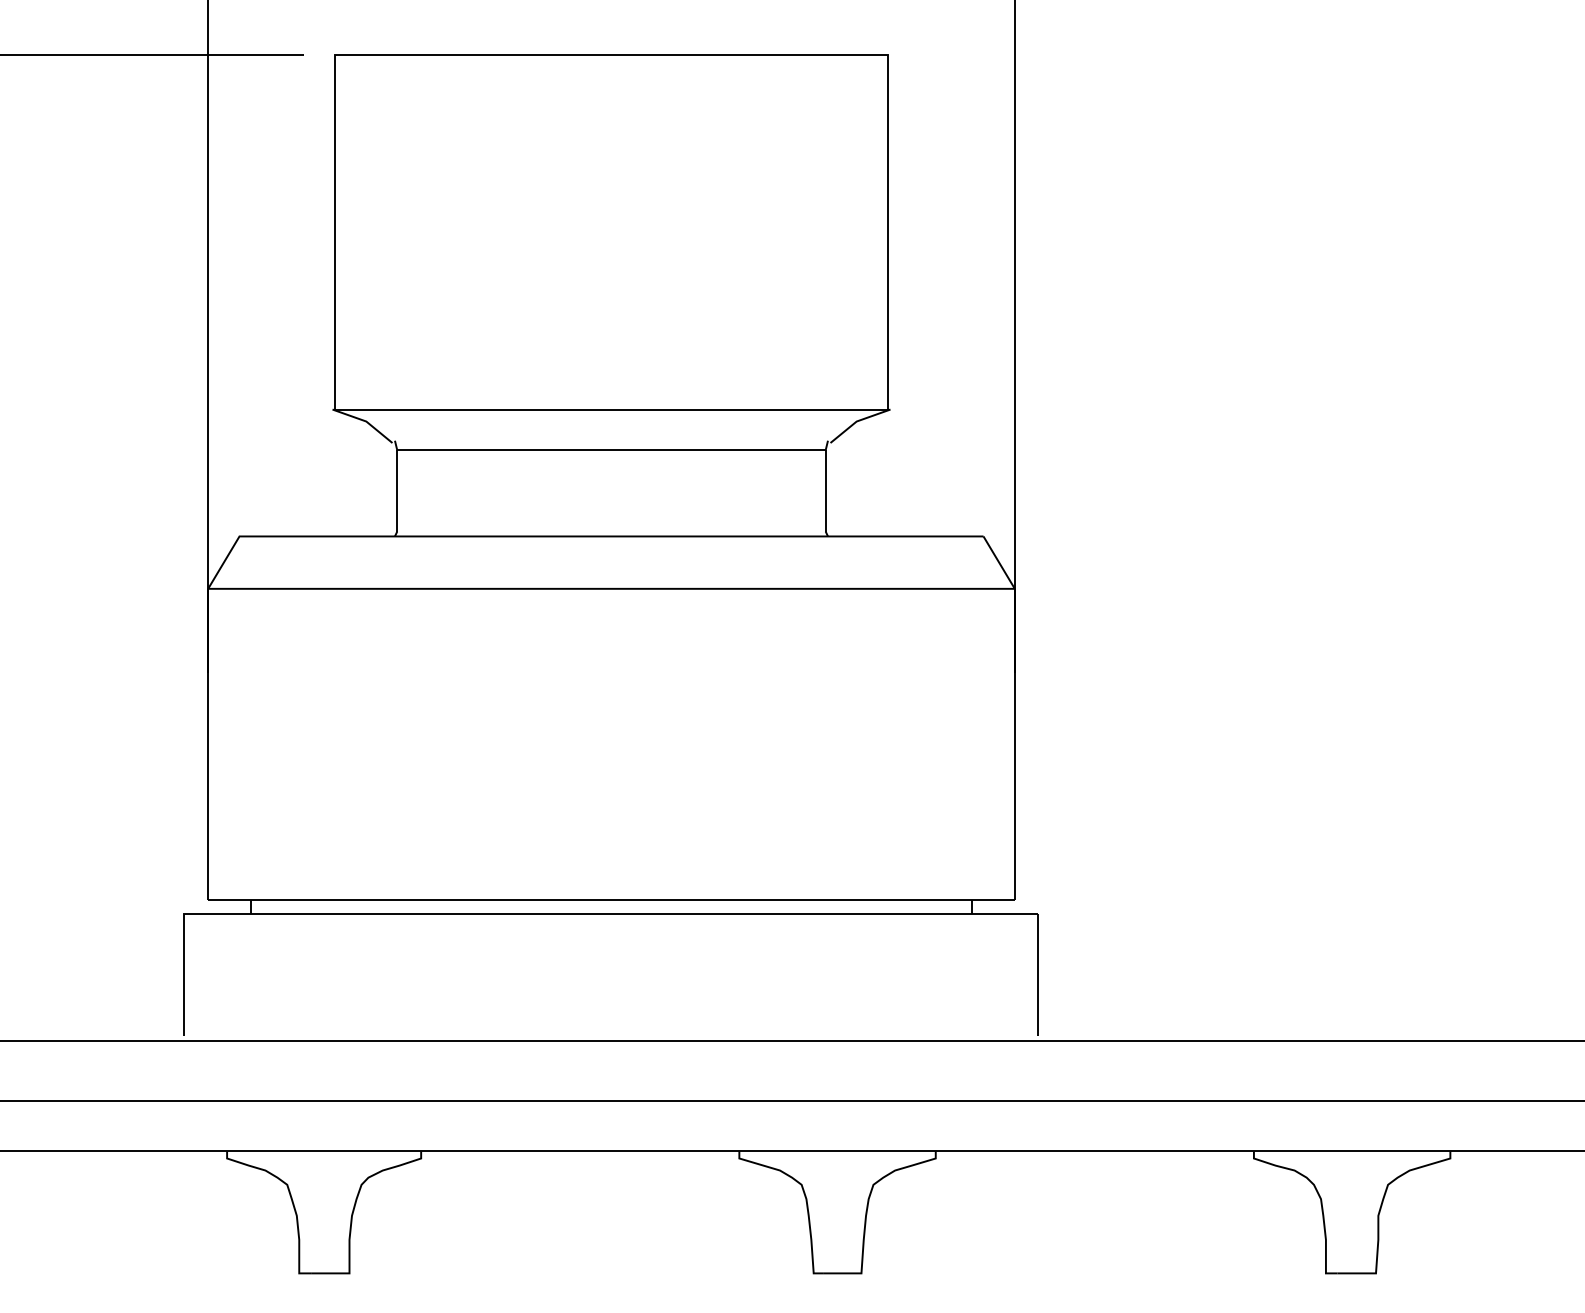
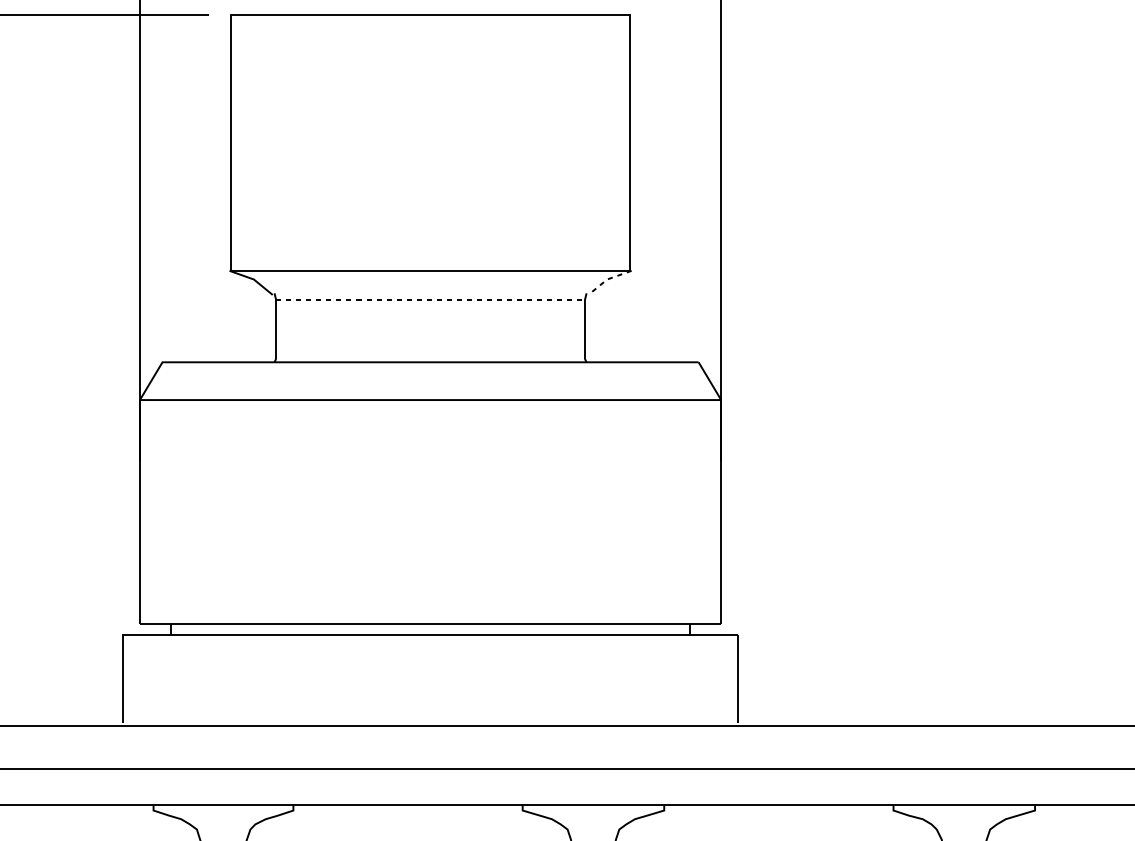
line: (856, 421) -> (607, 279), solid -> dashed
line: (611, 450) -> (430, 300), solid -> dashed

